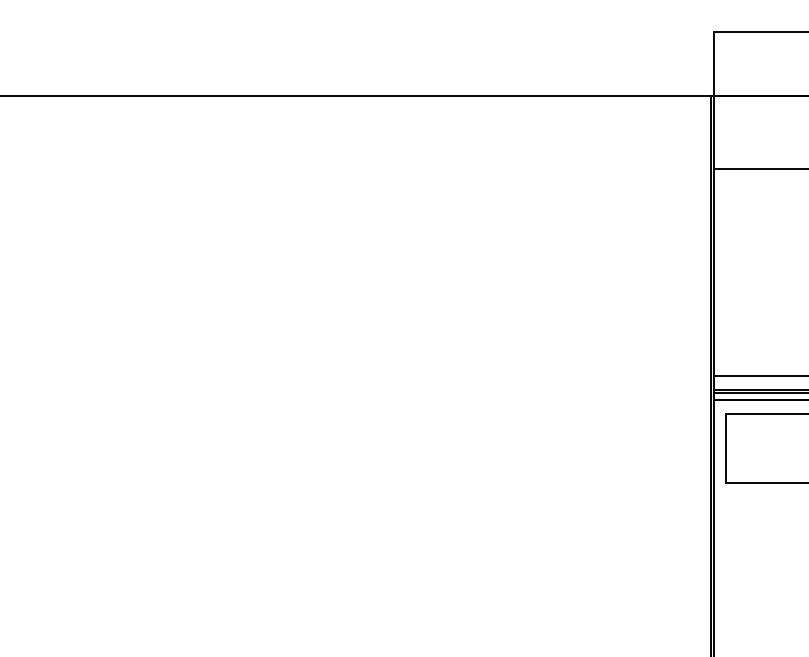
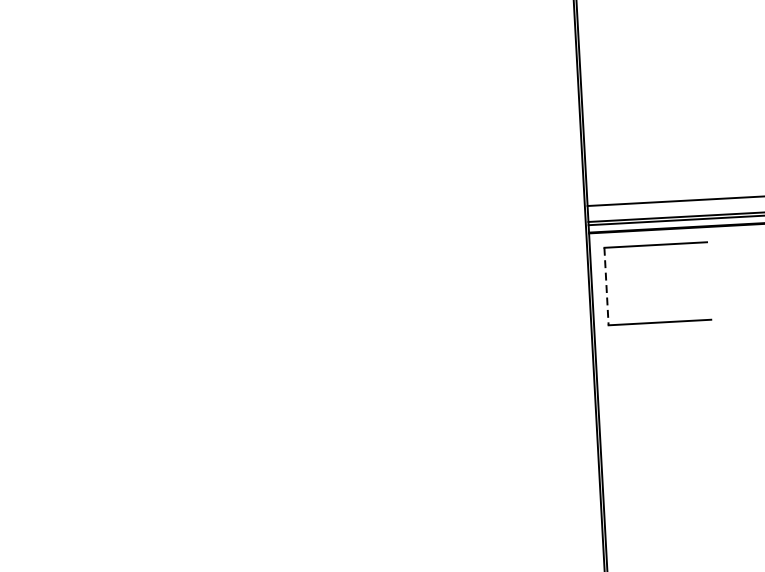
line: (726, 448) -> (606, 286), solid -> dashed

